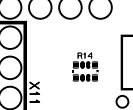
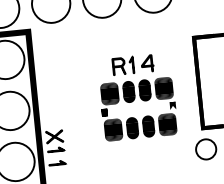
part: (85, 66) -> (137, 95), size x1.67

